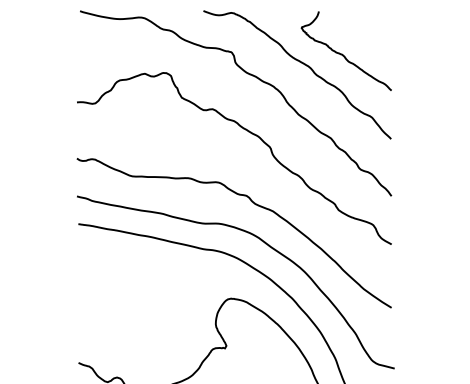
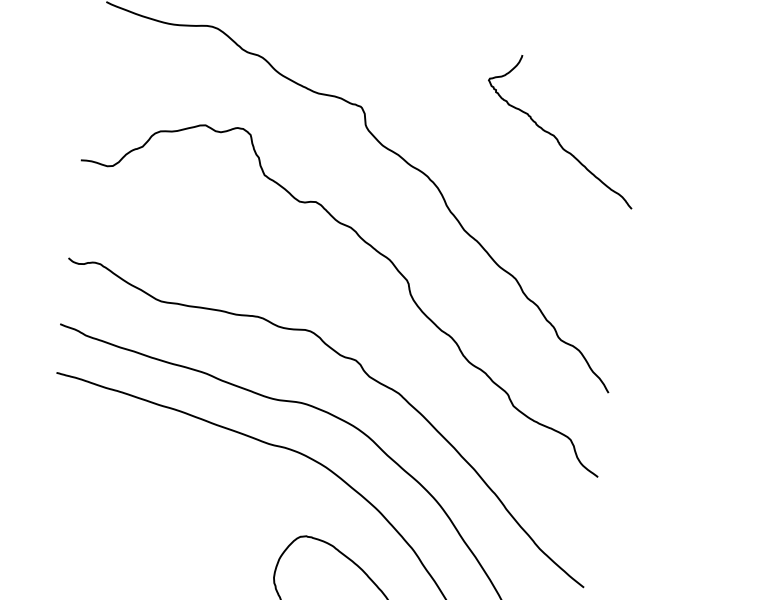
curve: (304, 65) -> (485, 146), removed

